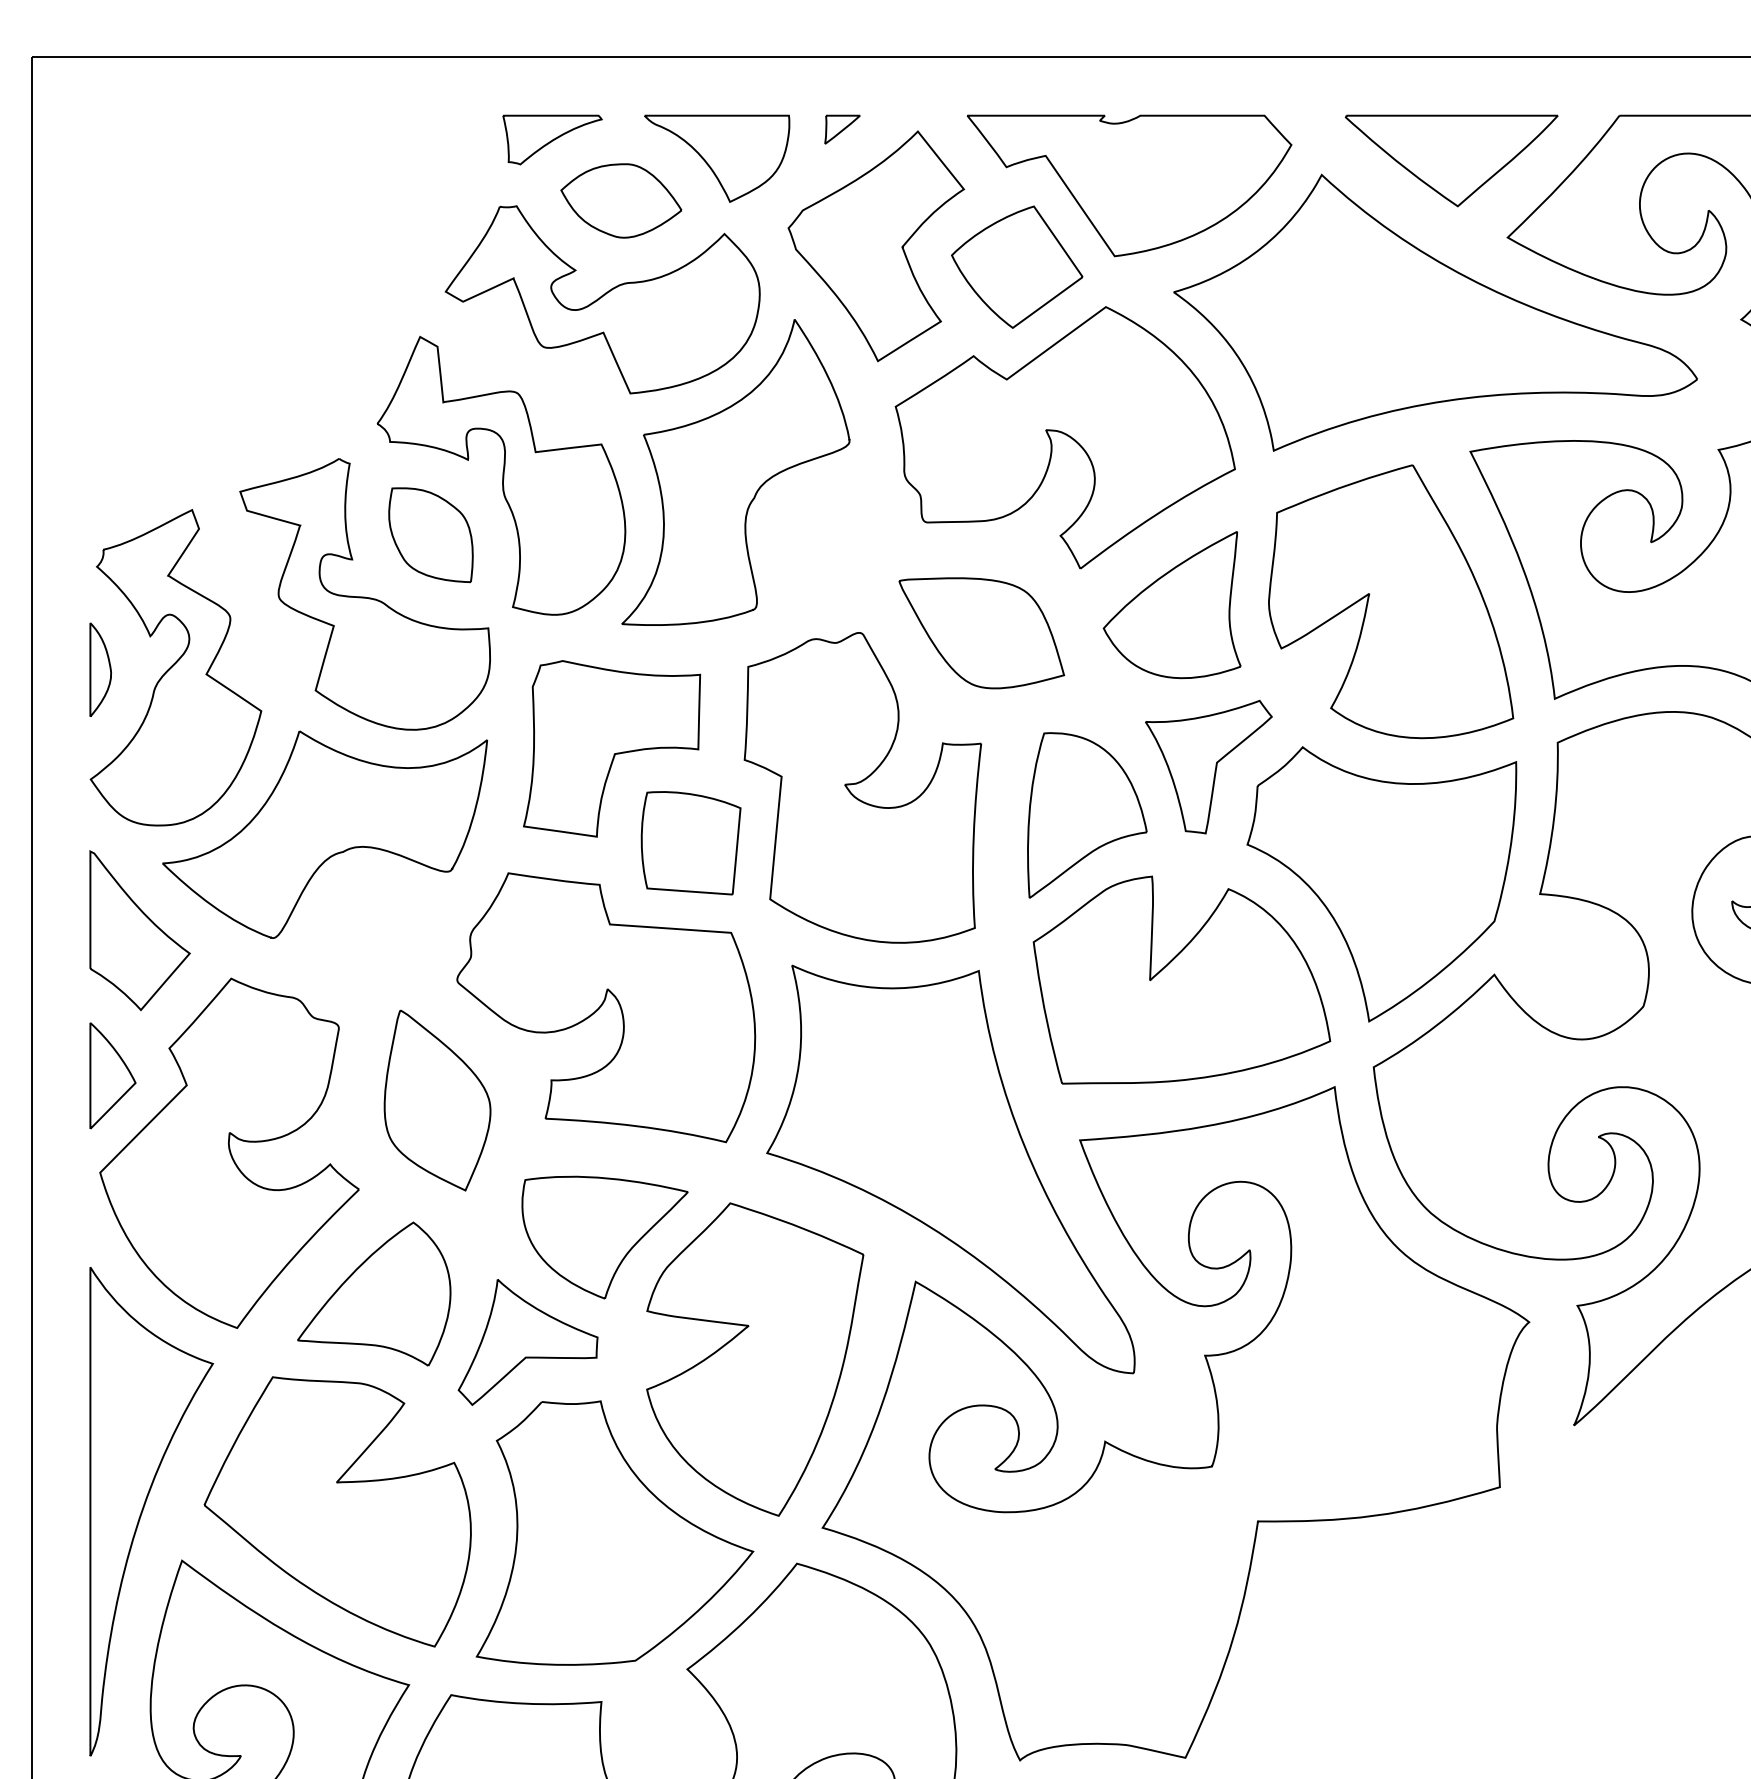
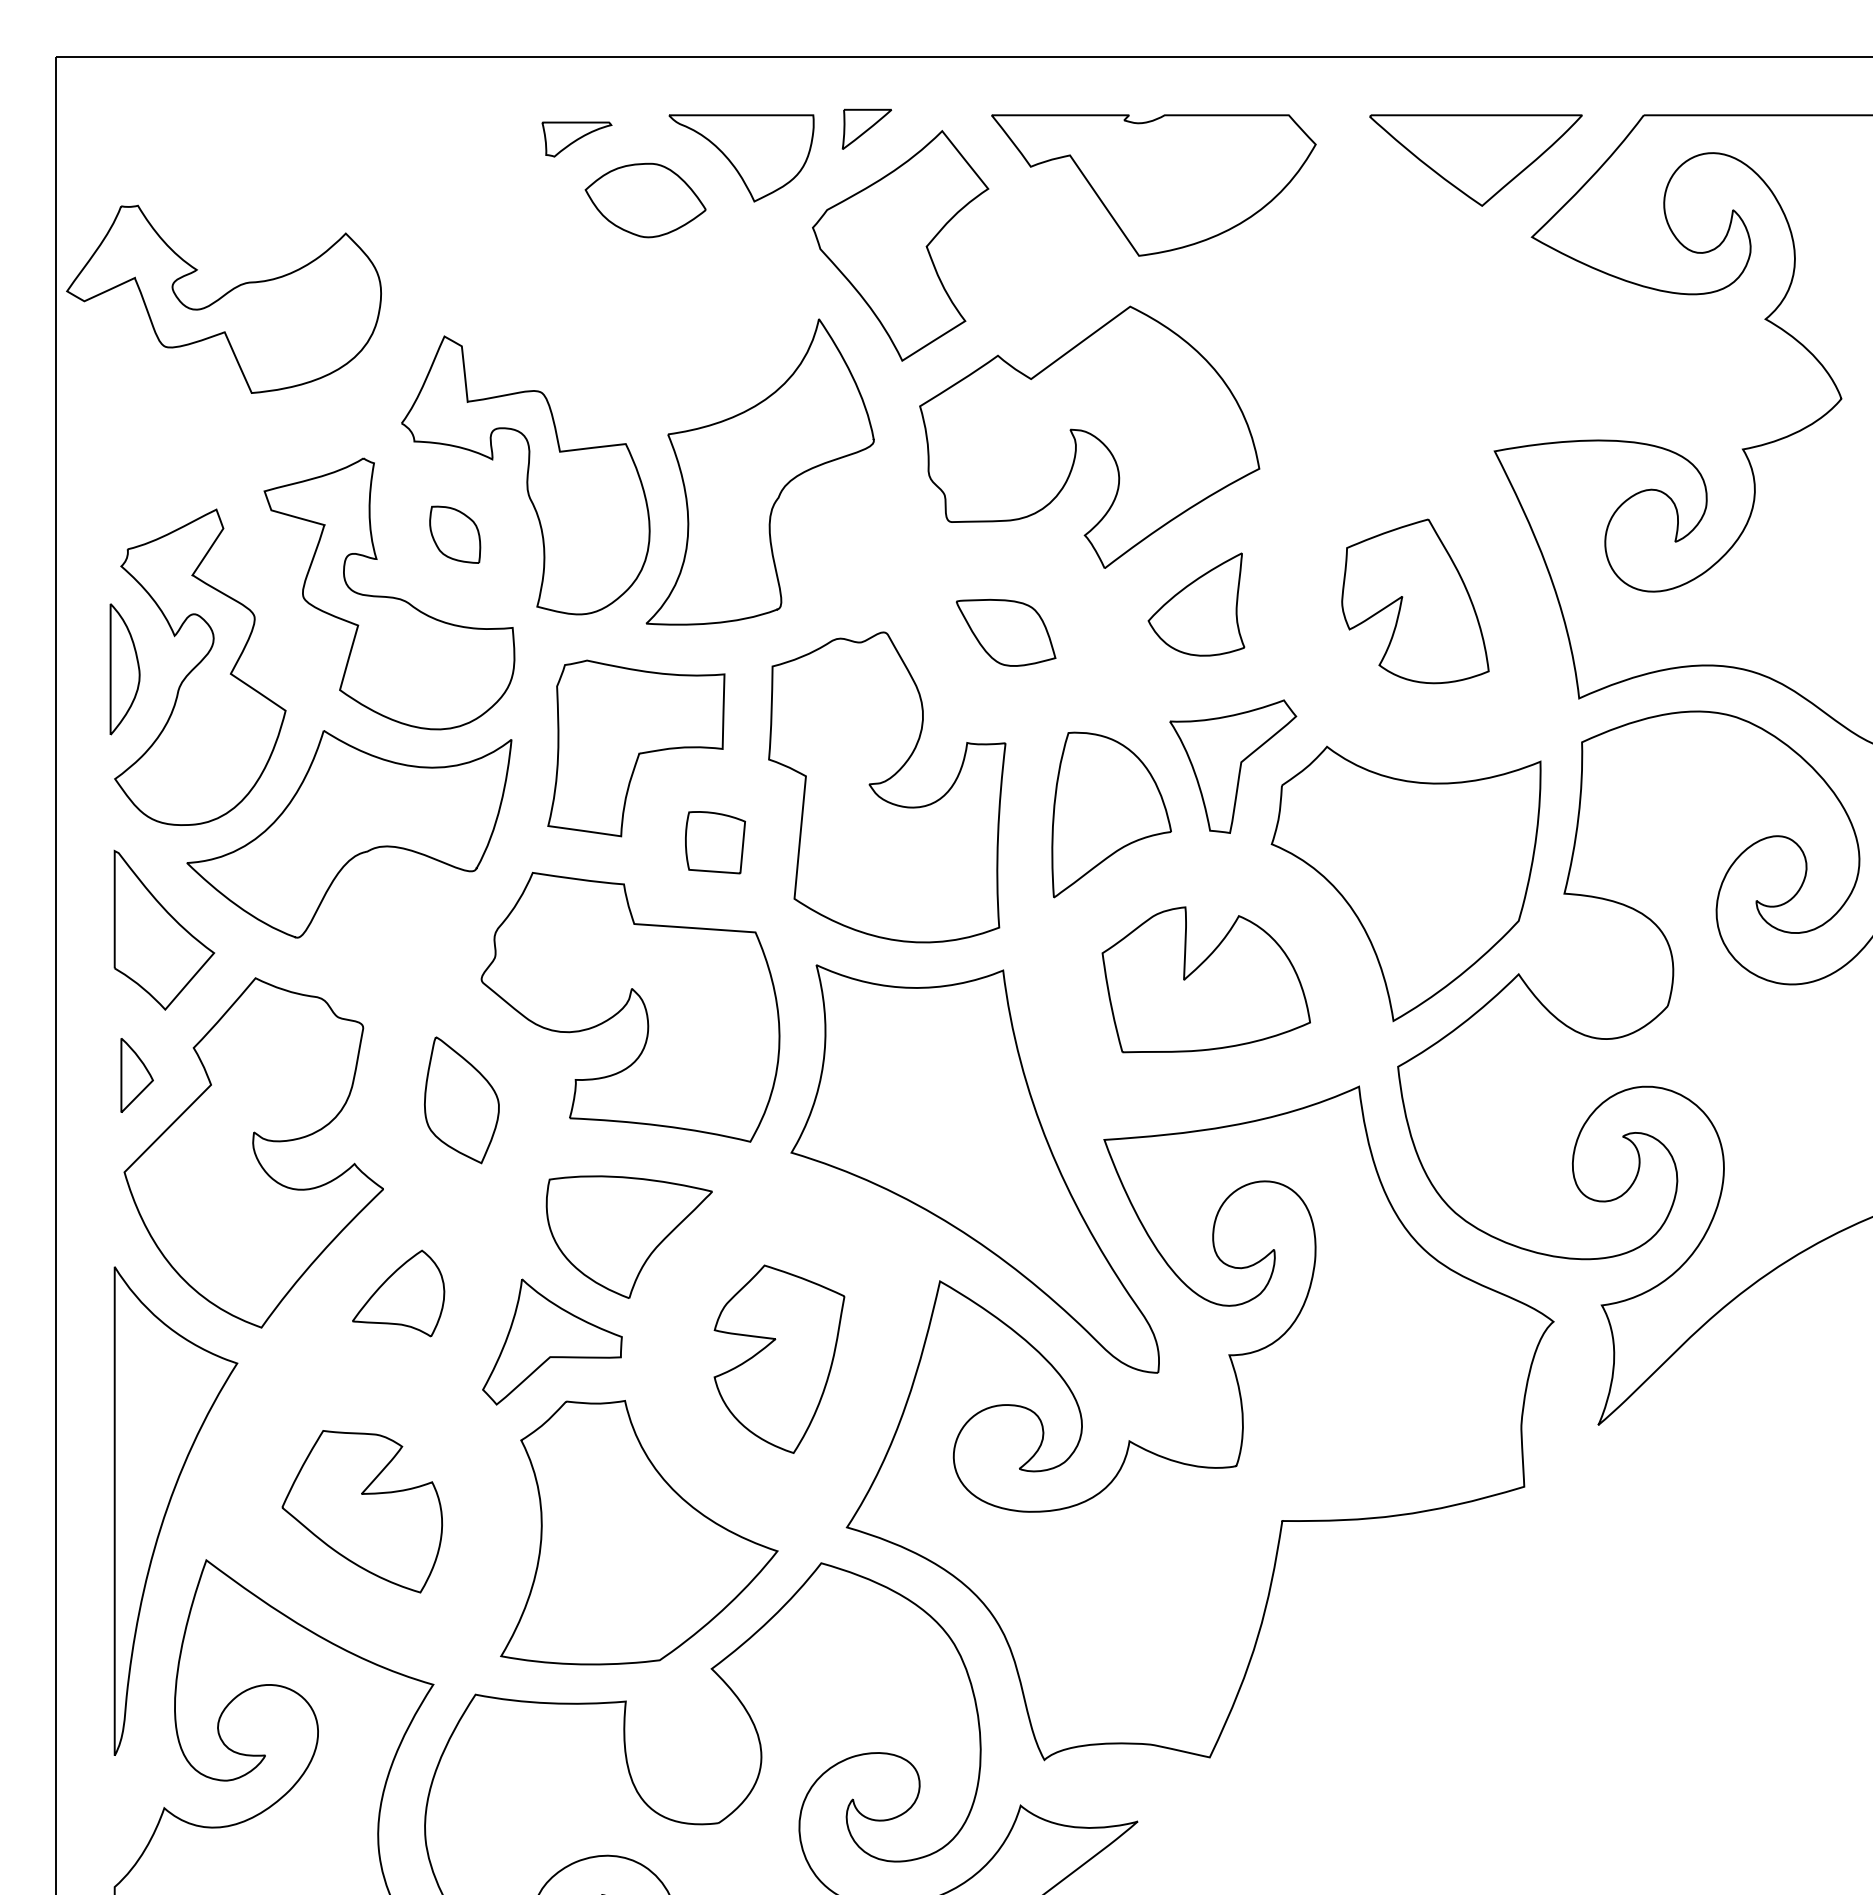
part: (842, 128) -> (866, 128), size x1.4
part: (552, 139) -> (576, 139), size x0.7
part: (1017, 266) -> (1041, 266), removed
part: (602, 298) -> (223, 298), moved
part: (1435, 312) -> (1459, 312), removed
part: (430, 534) -> (454, 534), size x0.6
part: (1391, 601) -> (1415, 601), size x0.6
part: (1172, 604) -> (1196, 604), size x0.7
part: (981, 632) -> (1005, 632), size x0.6
part: (100, 669) -> (124, 669), size x1.4
part: (691, 842) -> (715, 842), size x0.6
part: (1182, 979) -> (1206, 979), size x0.7
part: (112, 1075) -> (136, 1075), size x0.7
part: (437, 1100) -> (461, 1100), size x0.7
part: (374, 1293) -> (398, 1293), size x0.6
part: (755, 1359) -> (779, 1359), size x0.6
part: (338, 1511) -> (362, 1511), size x0.6

